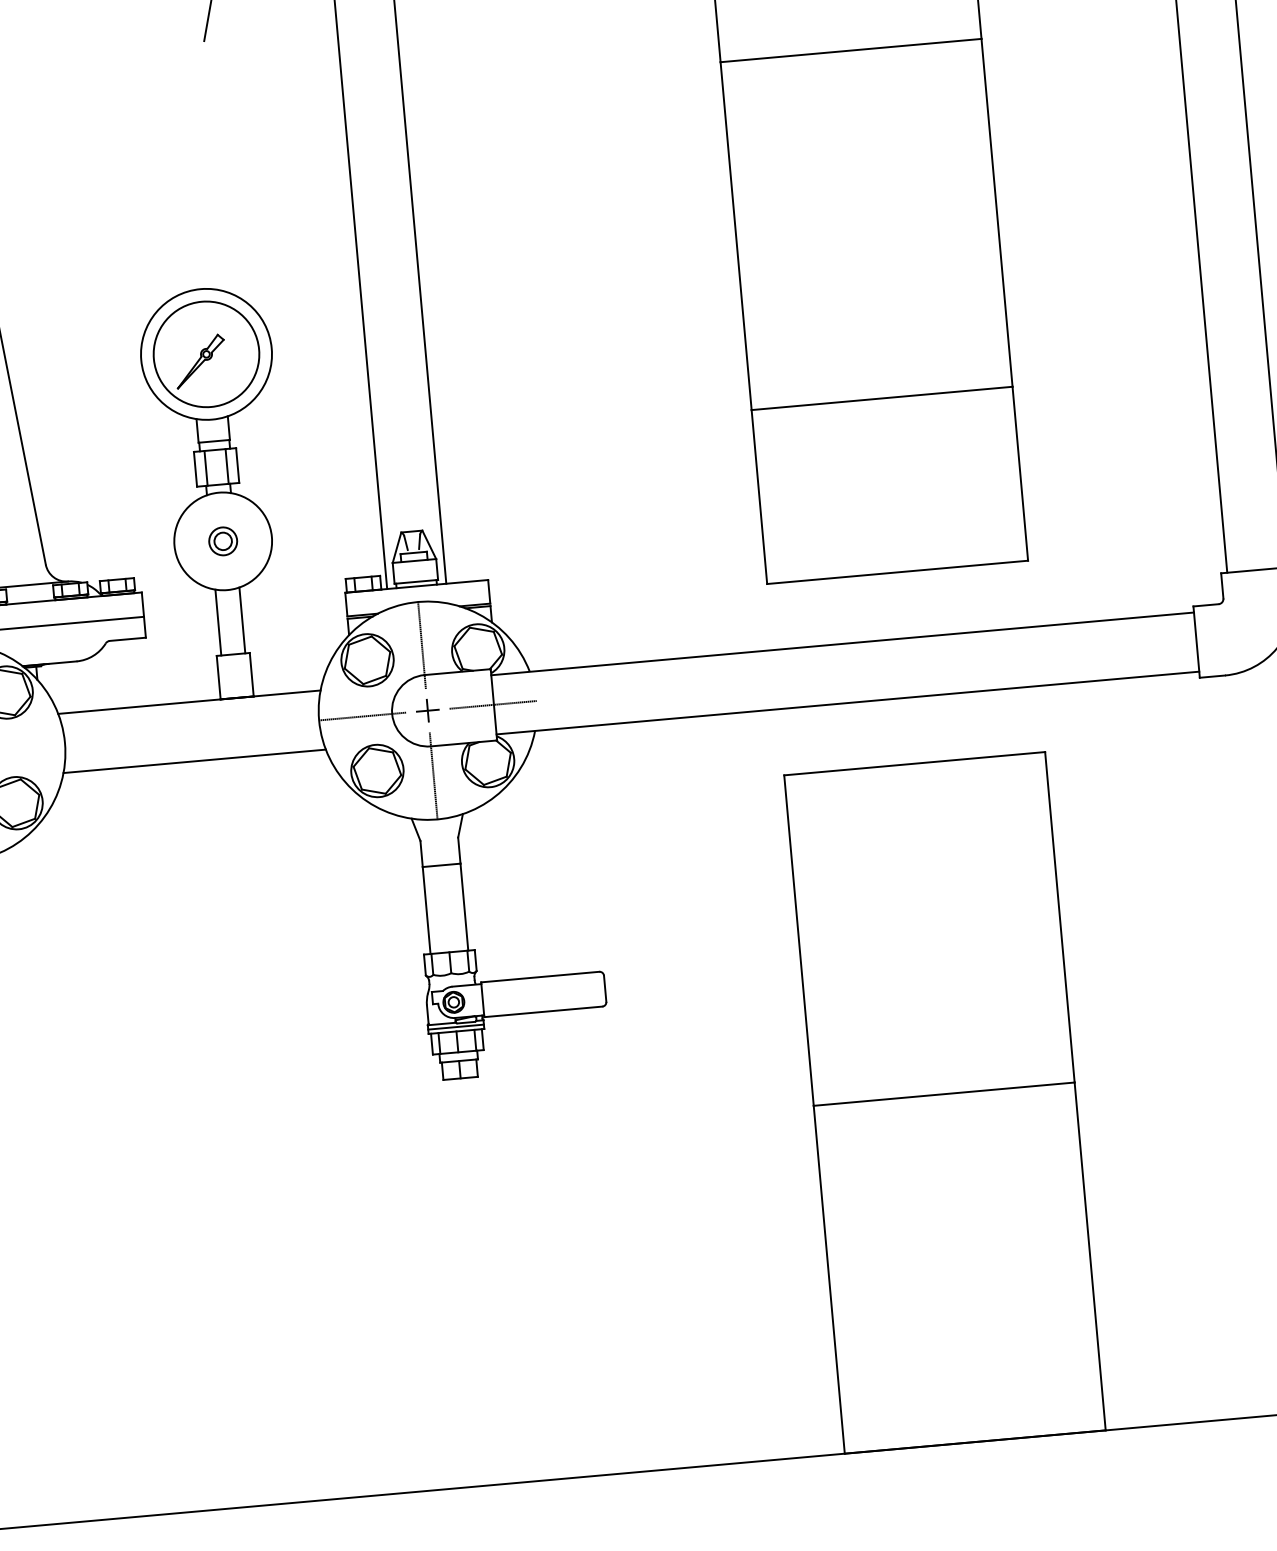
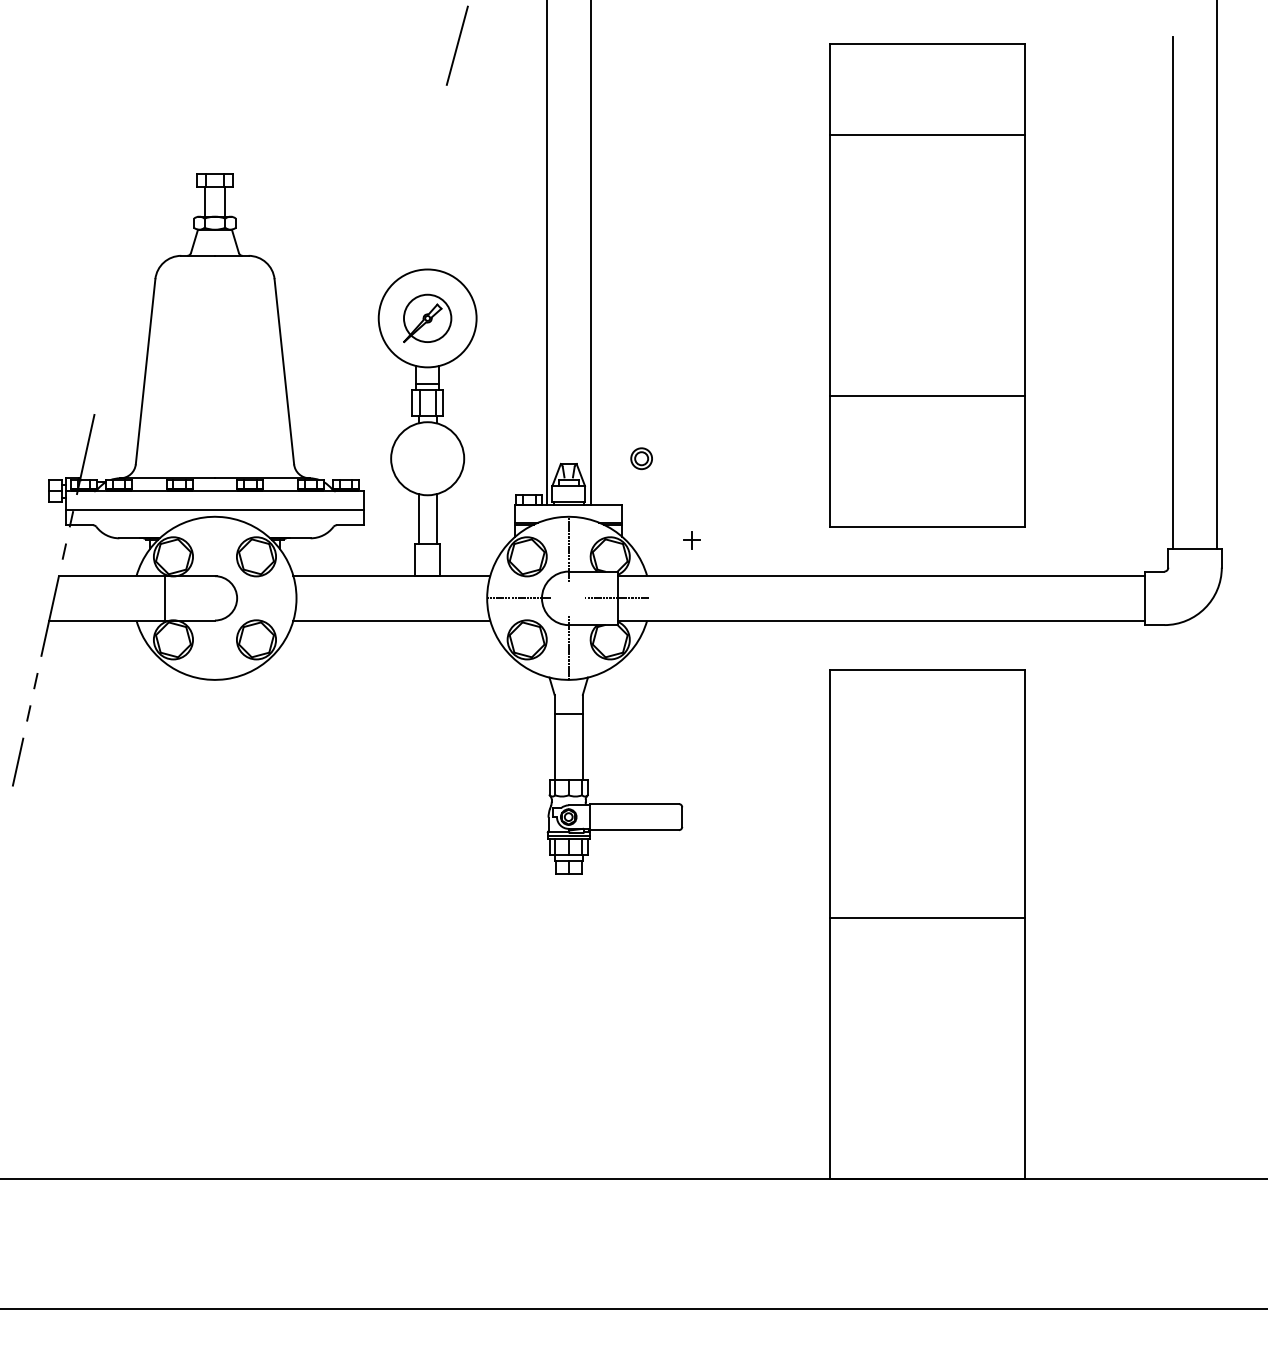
circle: (206, 353) -> (427, 317), size x0.6
part: (222, 541) -> (641, 458), moved
part: (427, 710) -> (691, 540), moved

